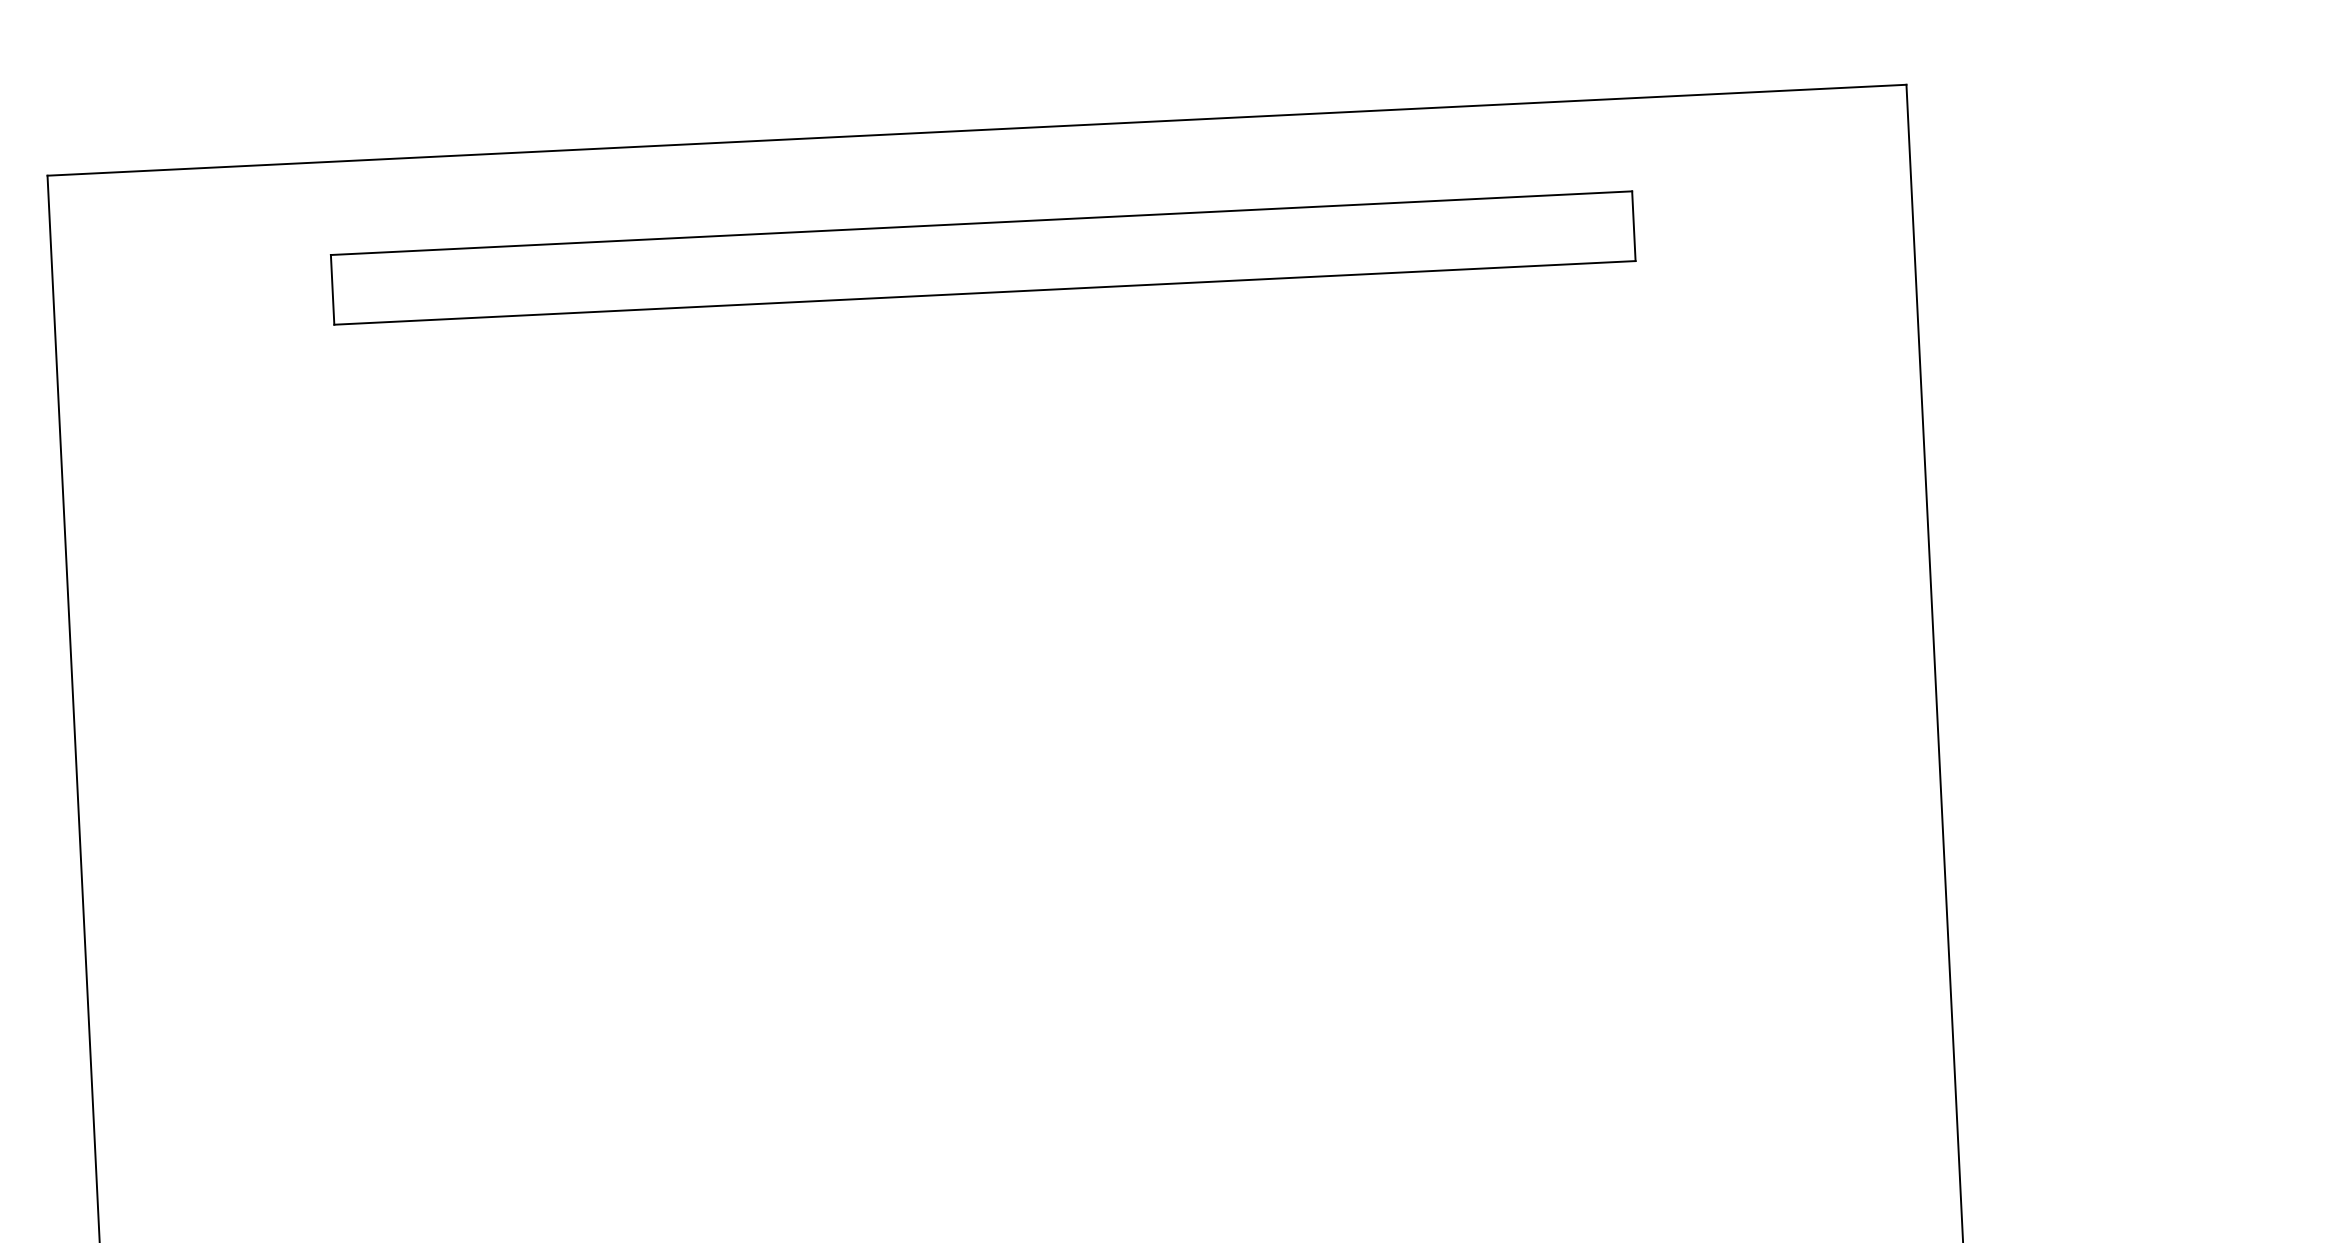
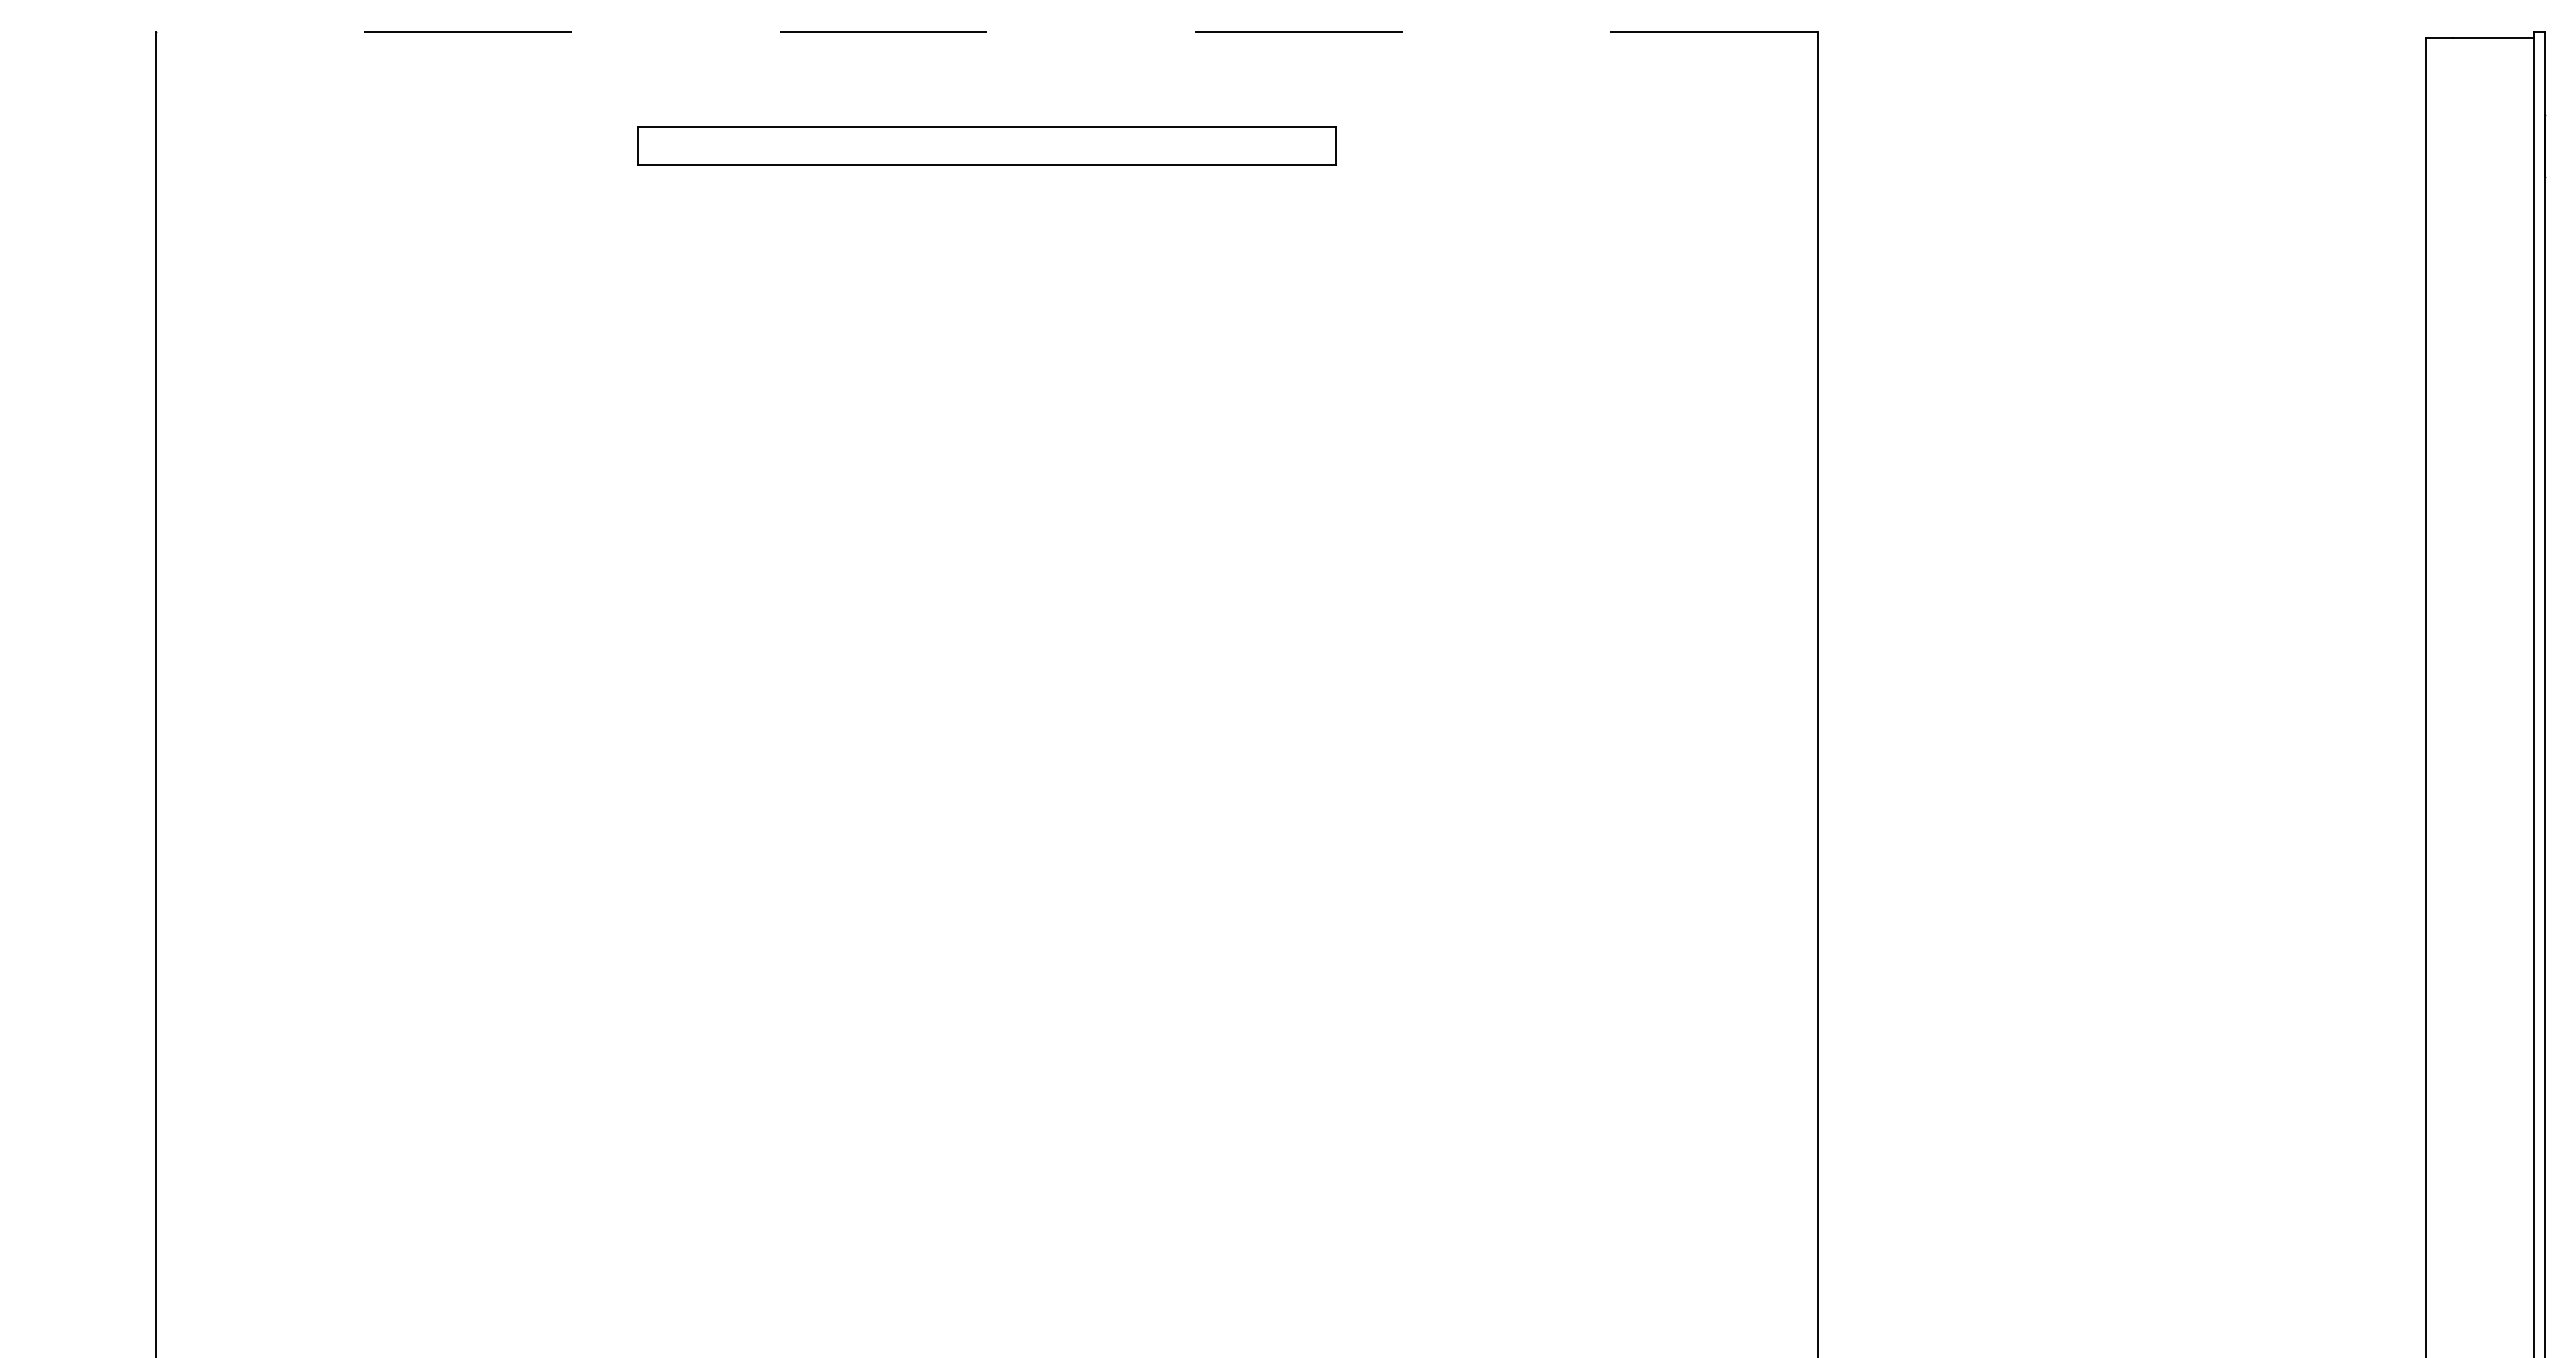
line: (977, 130) -> (987, 31), solid -> dashed
part: (983, 257) -> (987, 145), size x0.6

